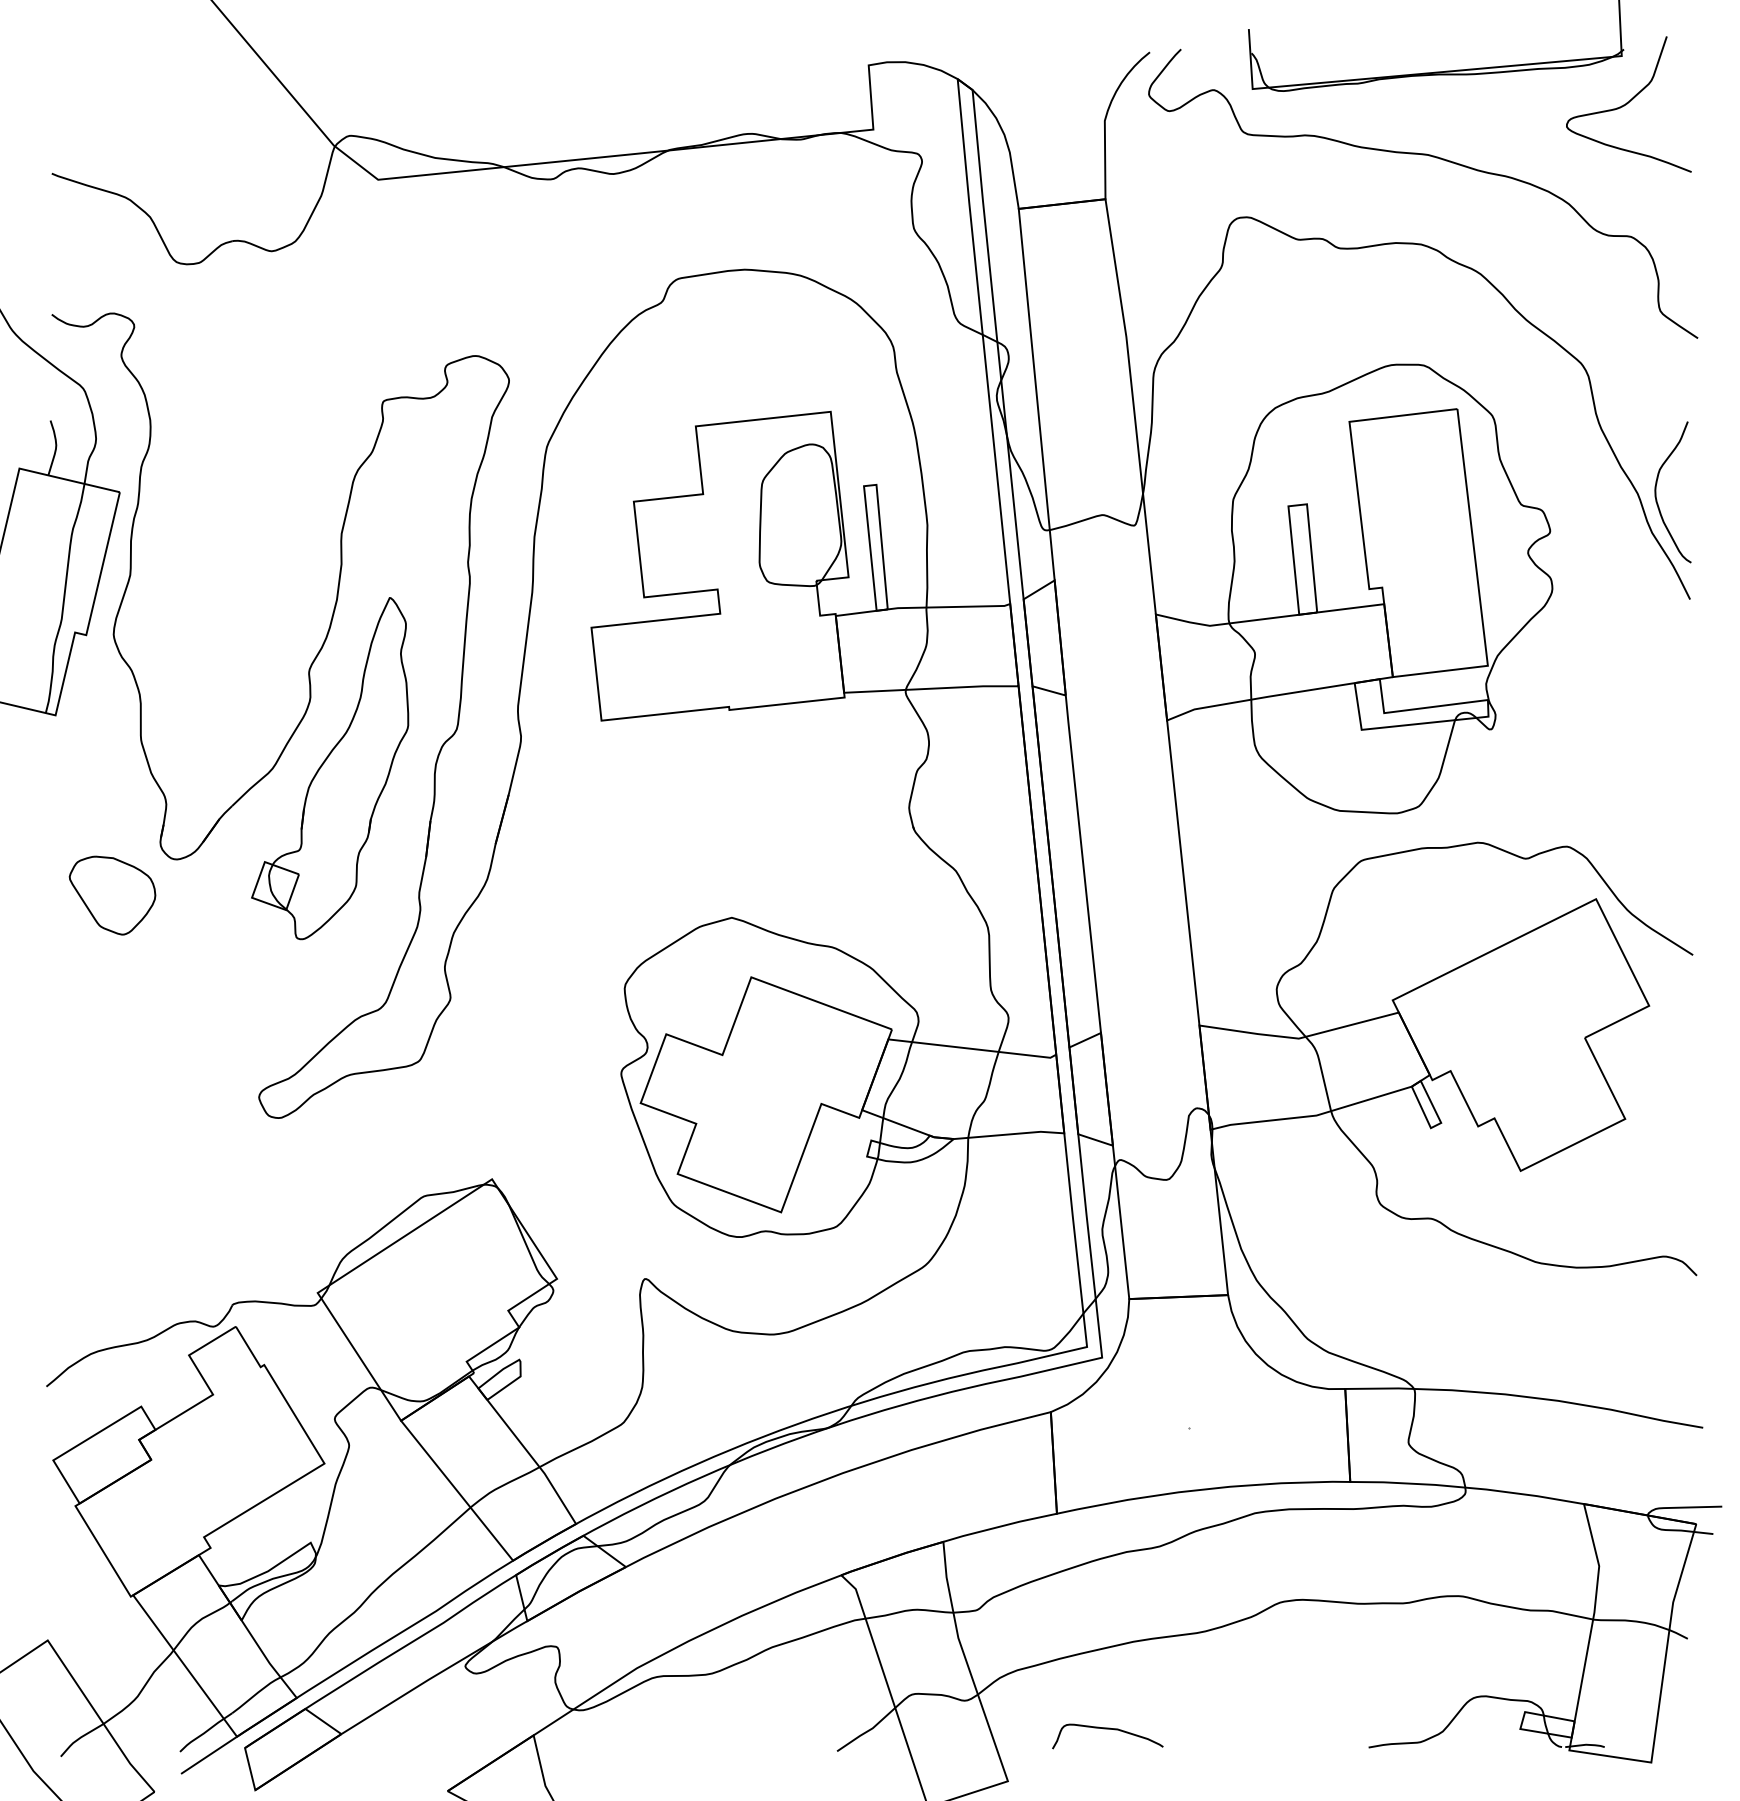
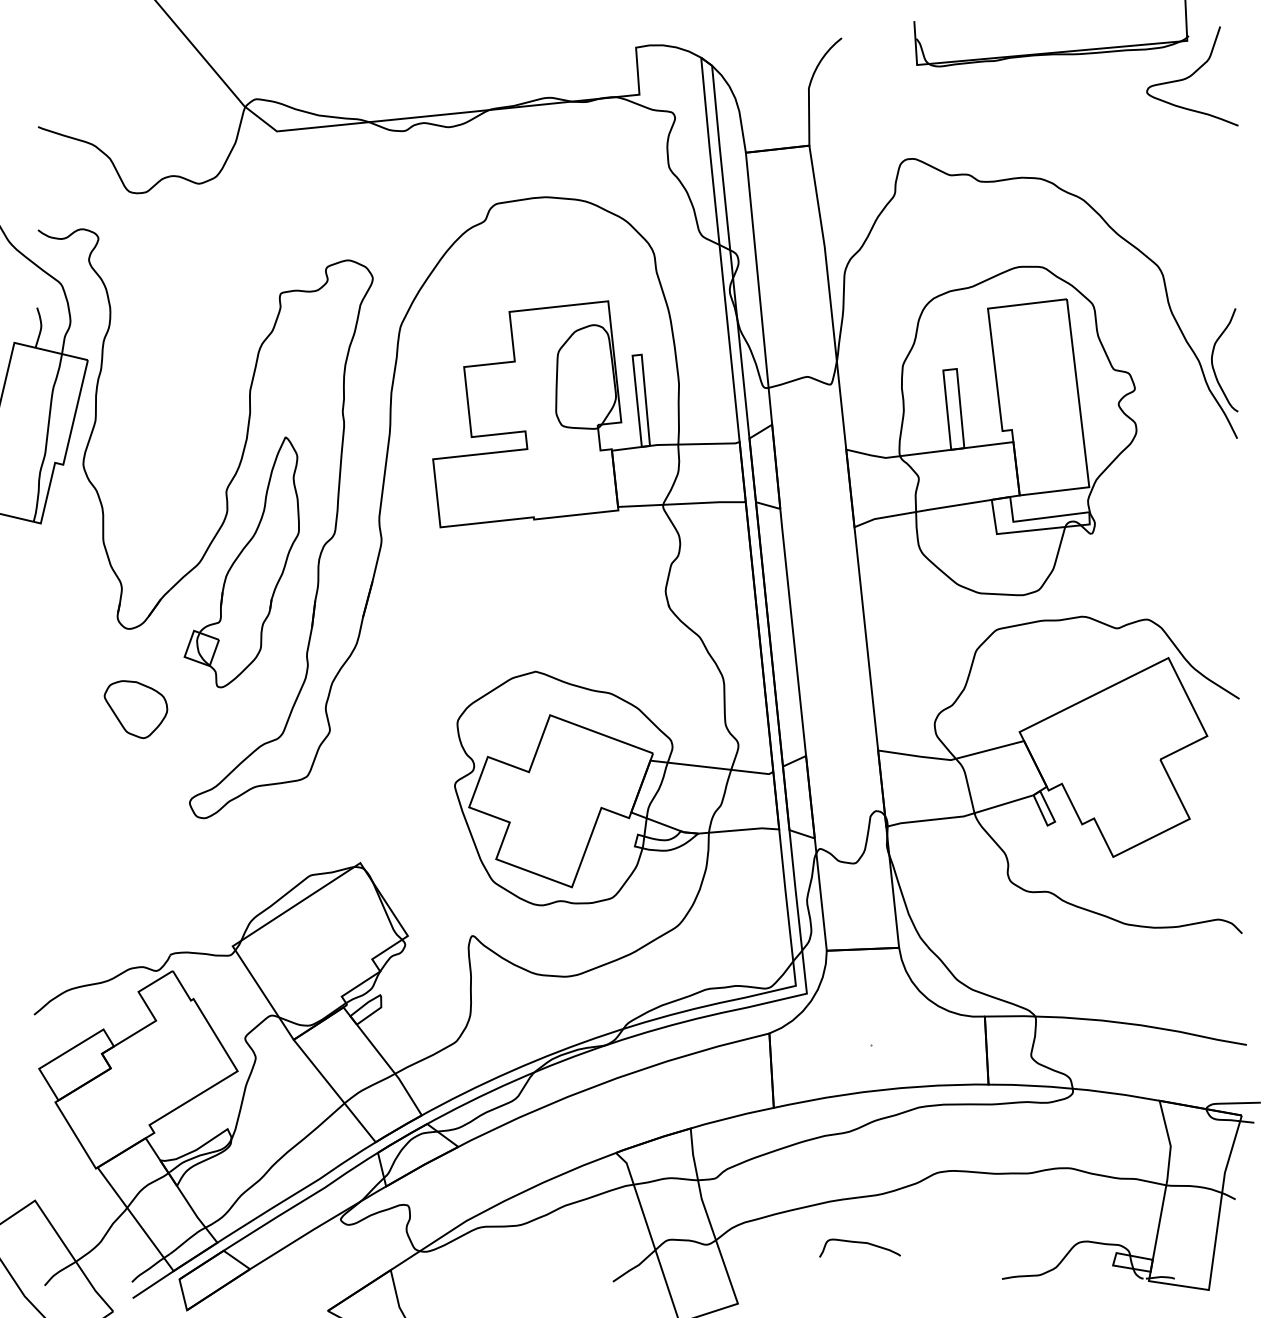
curve: (1432, 157) -> (1048, 115), removed
part: (112, 895) -> (135, 709), moved
curve: (1107, 1729) -> (859, 1243), moved

